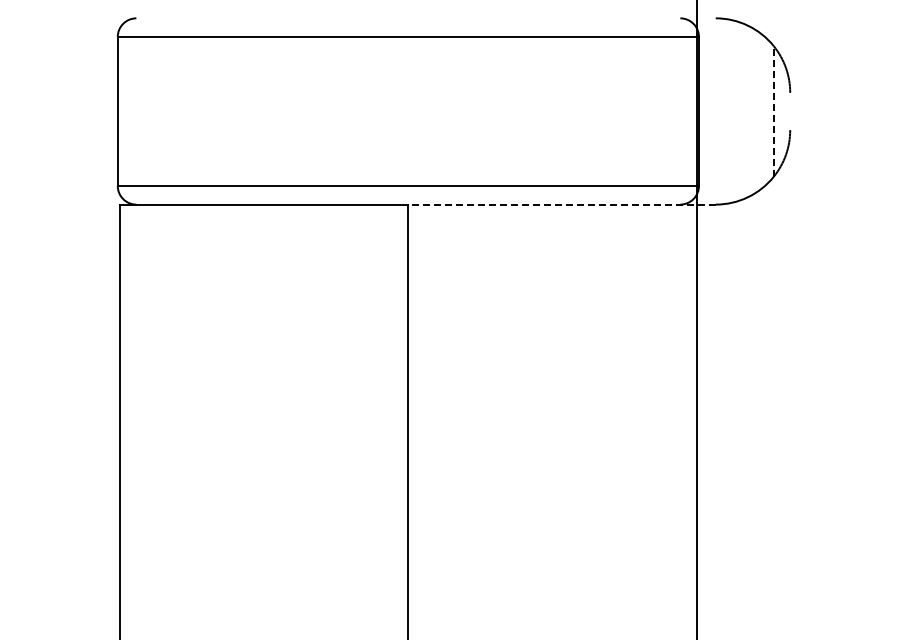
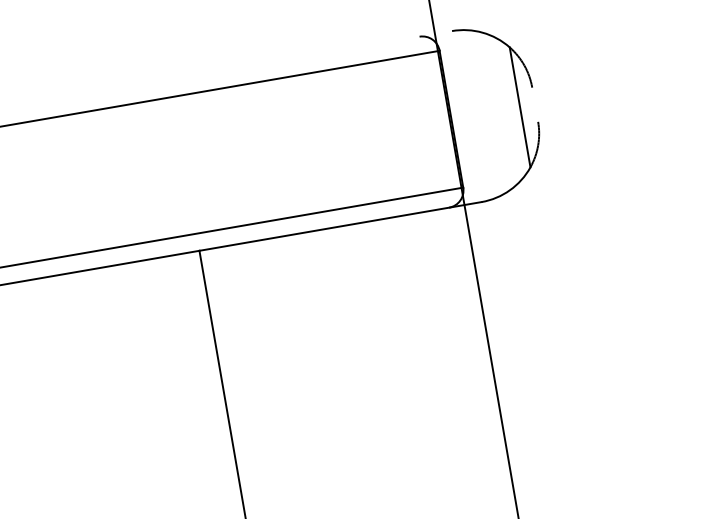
line: (773, 110) -> (519, 106), dashed -> solid
line: (562, 204) -> (340, 226), dashed -> solid

